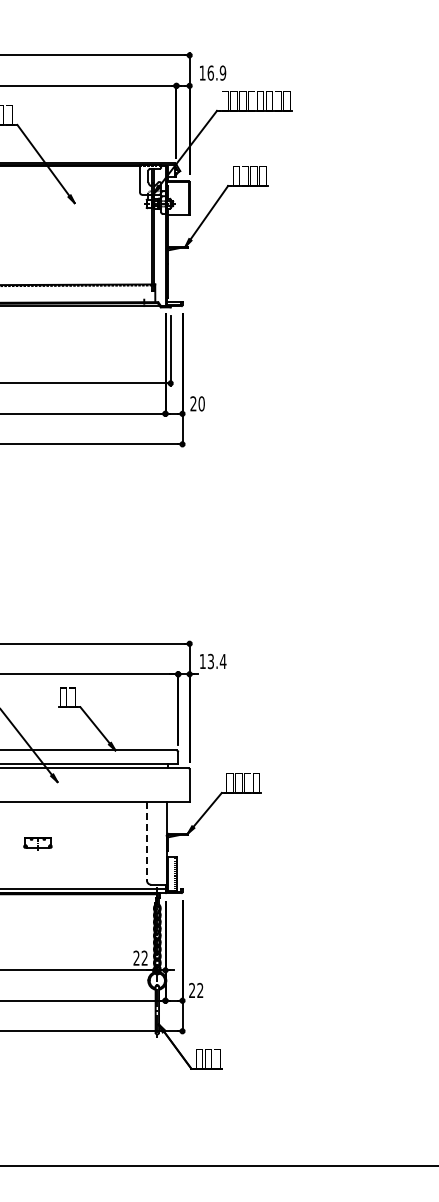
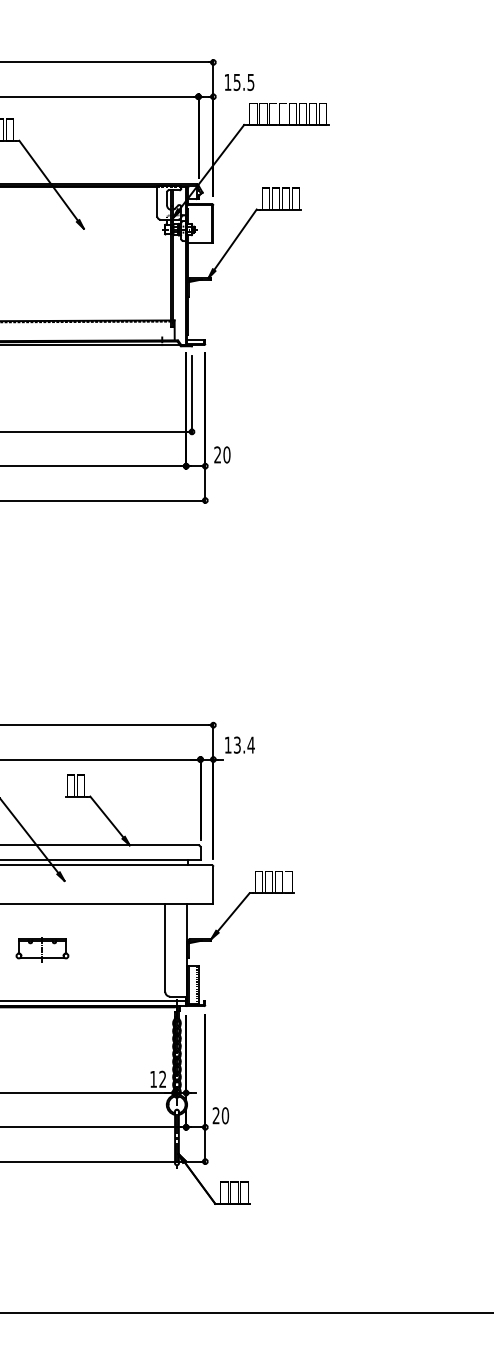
text: (216, 72) -> (243, 81), 16.9 -> 15.5
line: (146, 841) -> (164, 947), dashed -> solid
part: (37, 843) -> (41, 950), size x1.67
text: (136, 957) -> (153, 1078), 22 -> 12
text: (200, 990) -> (225, 1115), 22 -> 20

